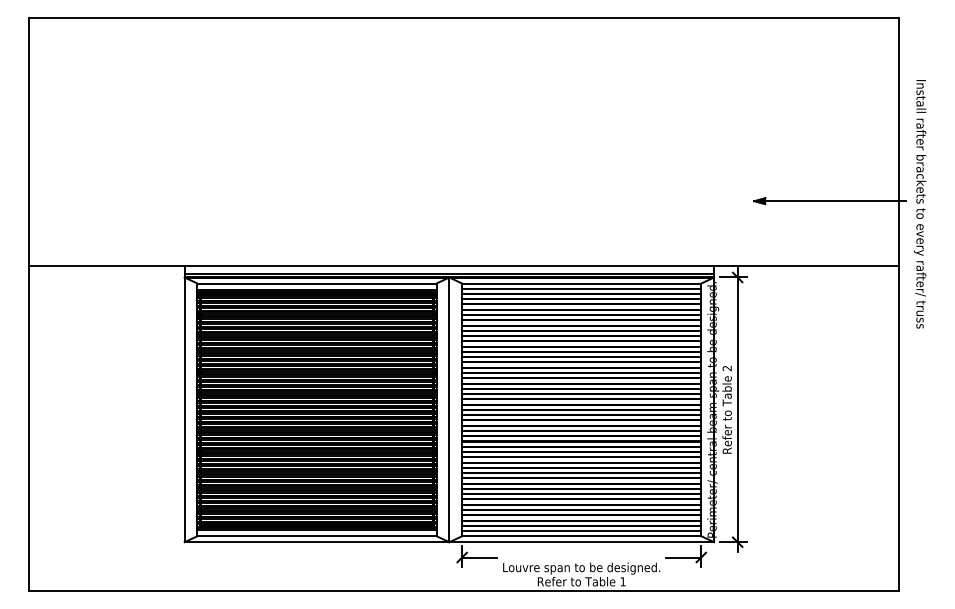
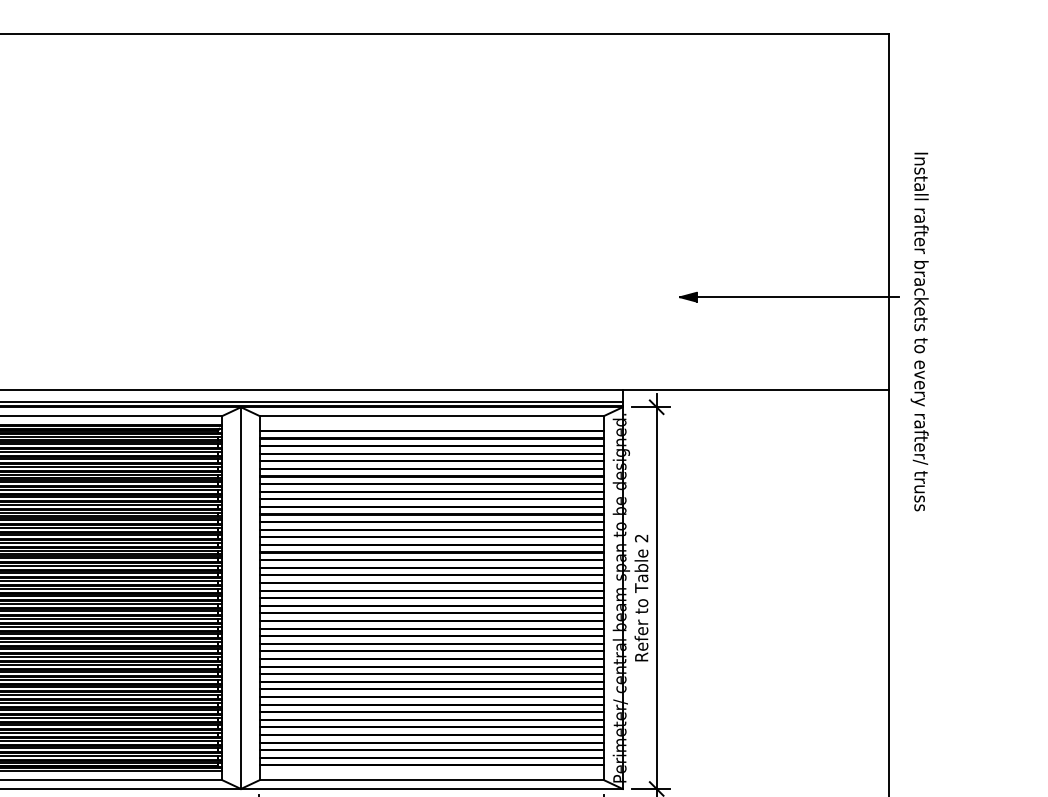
text: (919, 204) -> (918, 332), moved
line: (581, 288) -> (431, 423), removed
line: (581, 531) -> (431, 773), removed

